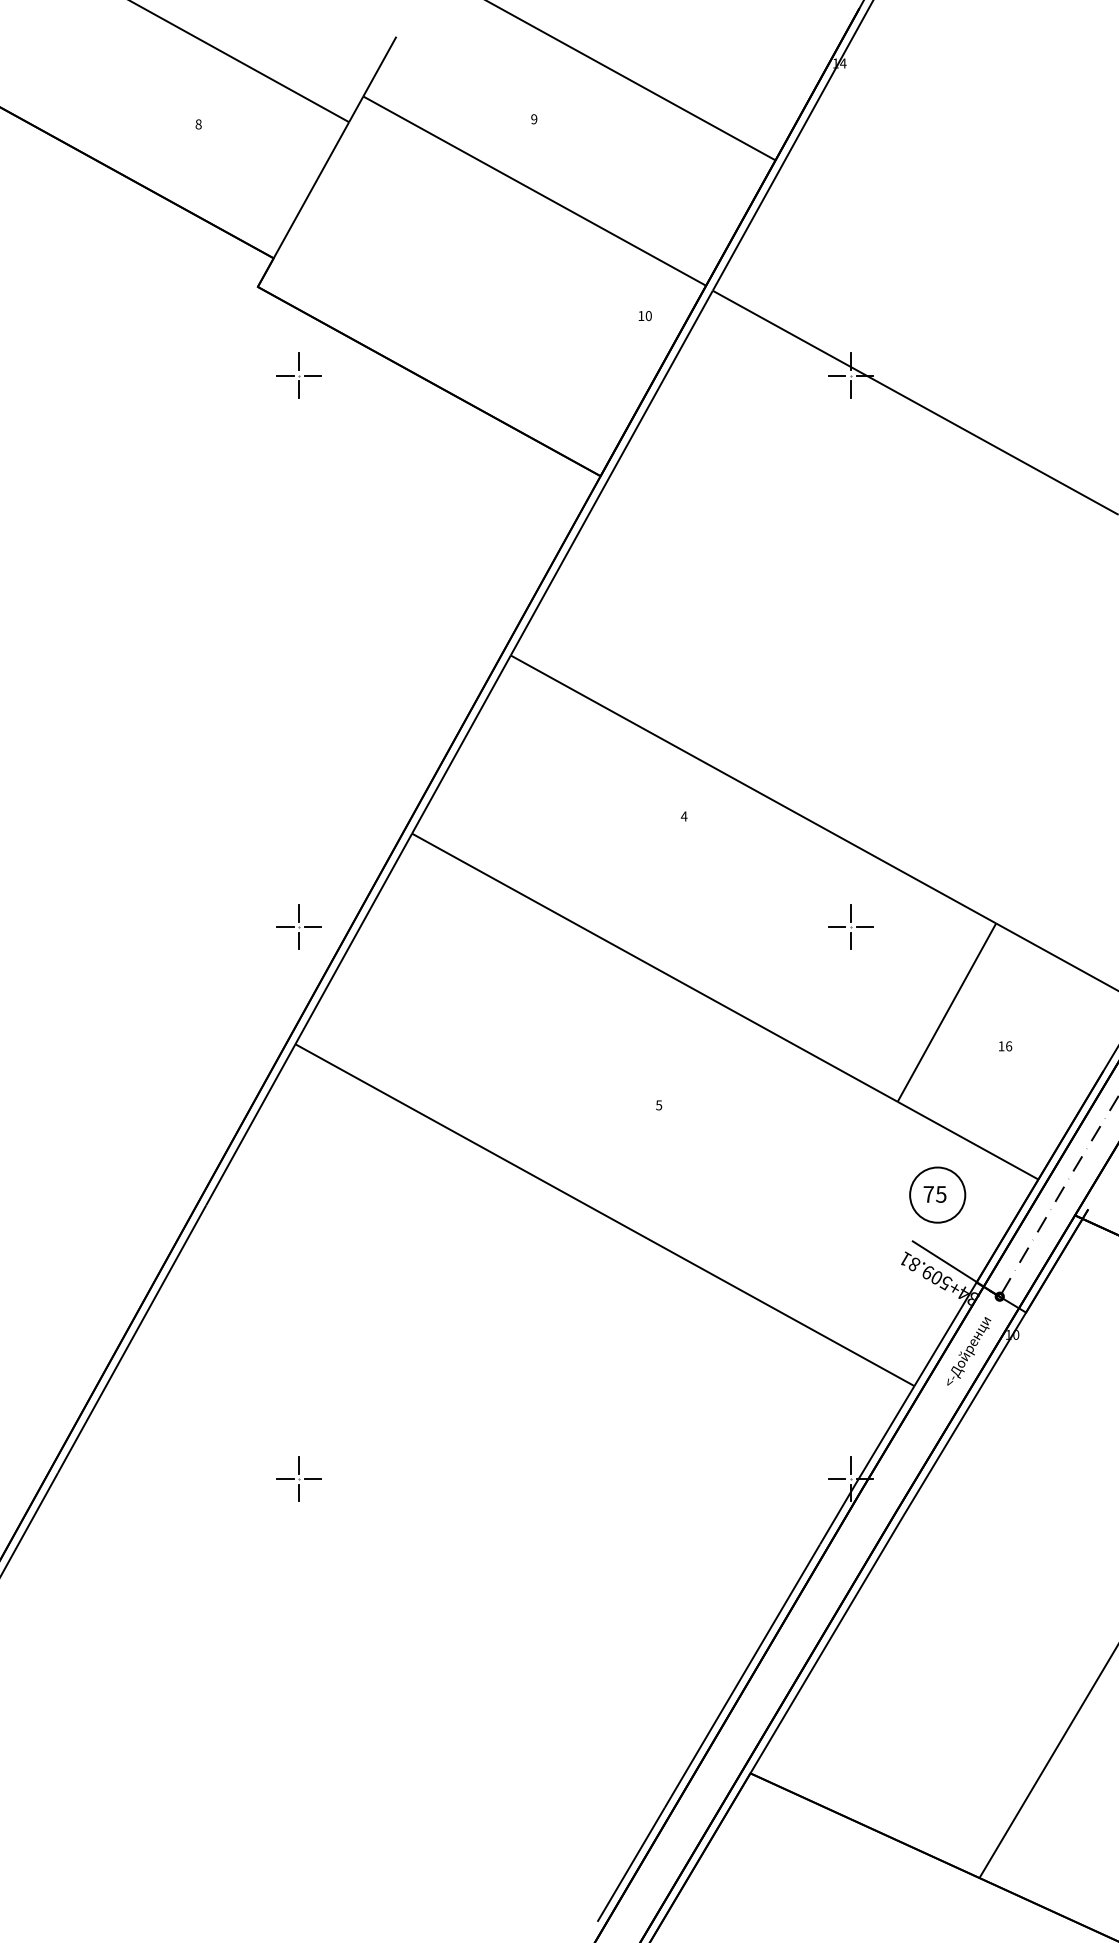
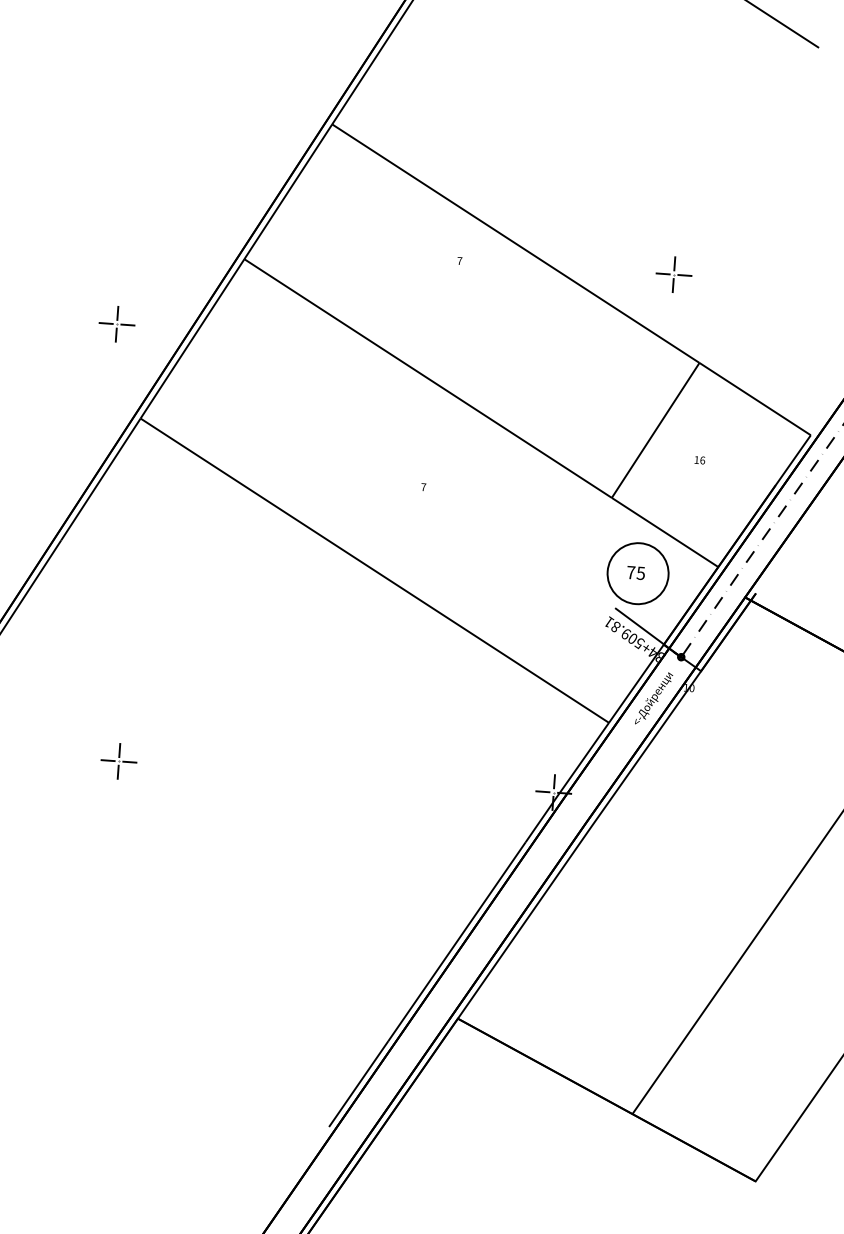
text: (683, 816) -> (459, 261), 4 -> 7
part: (298, 926) -> (116, 323), moved
part: (850, 926) -> (673, 274), moved
text: (659, 1105) -> (423, 487), 5 -> 7
circle: (937, 1194) -> (637, 573), size x1.4

